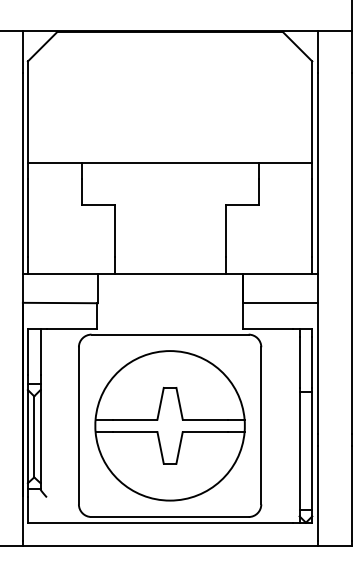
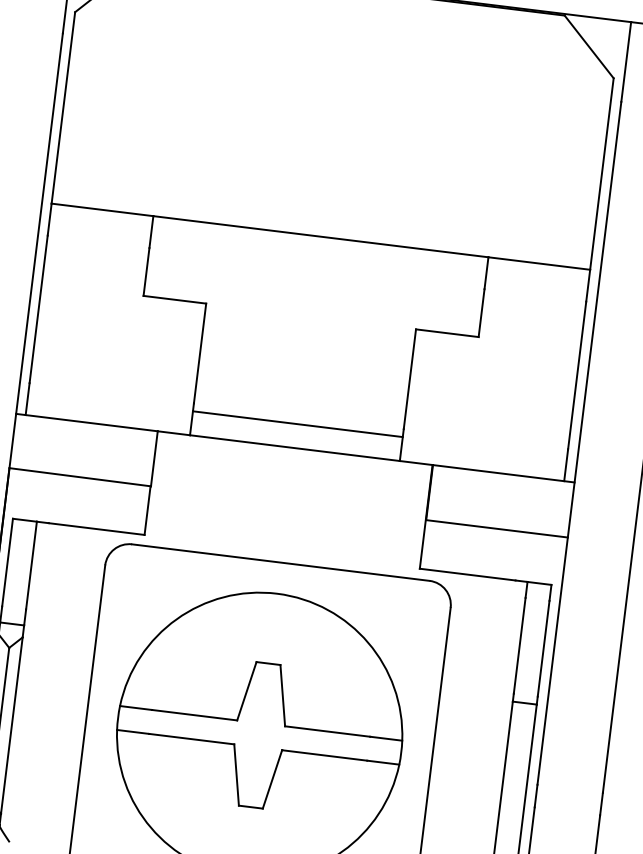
line: (169, 261) -> (296, 423), added

